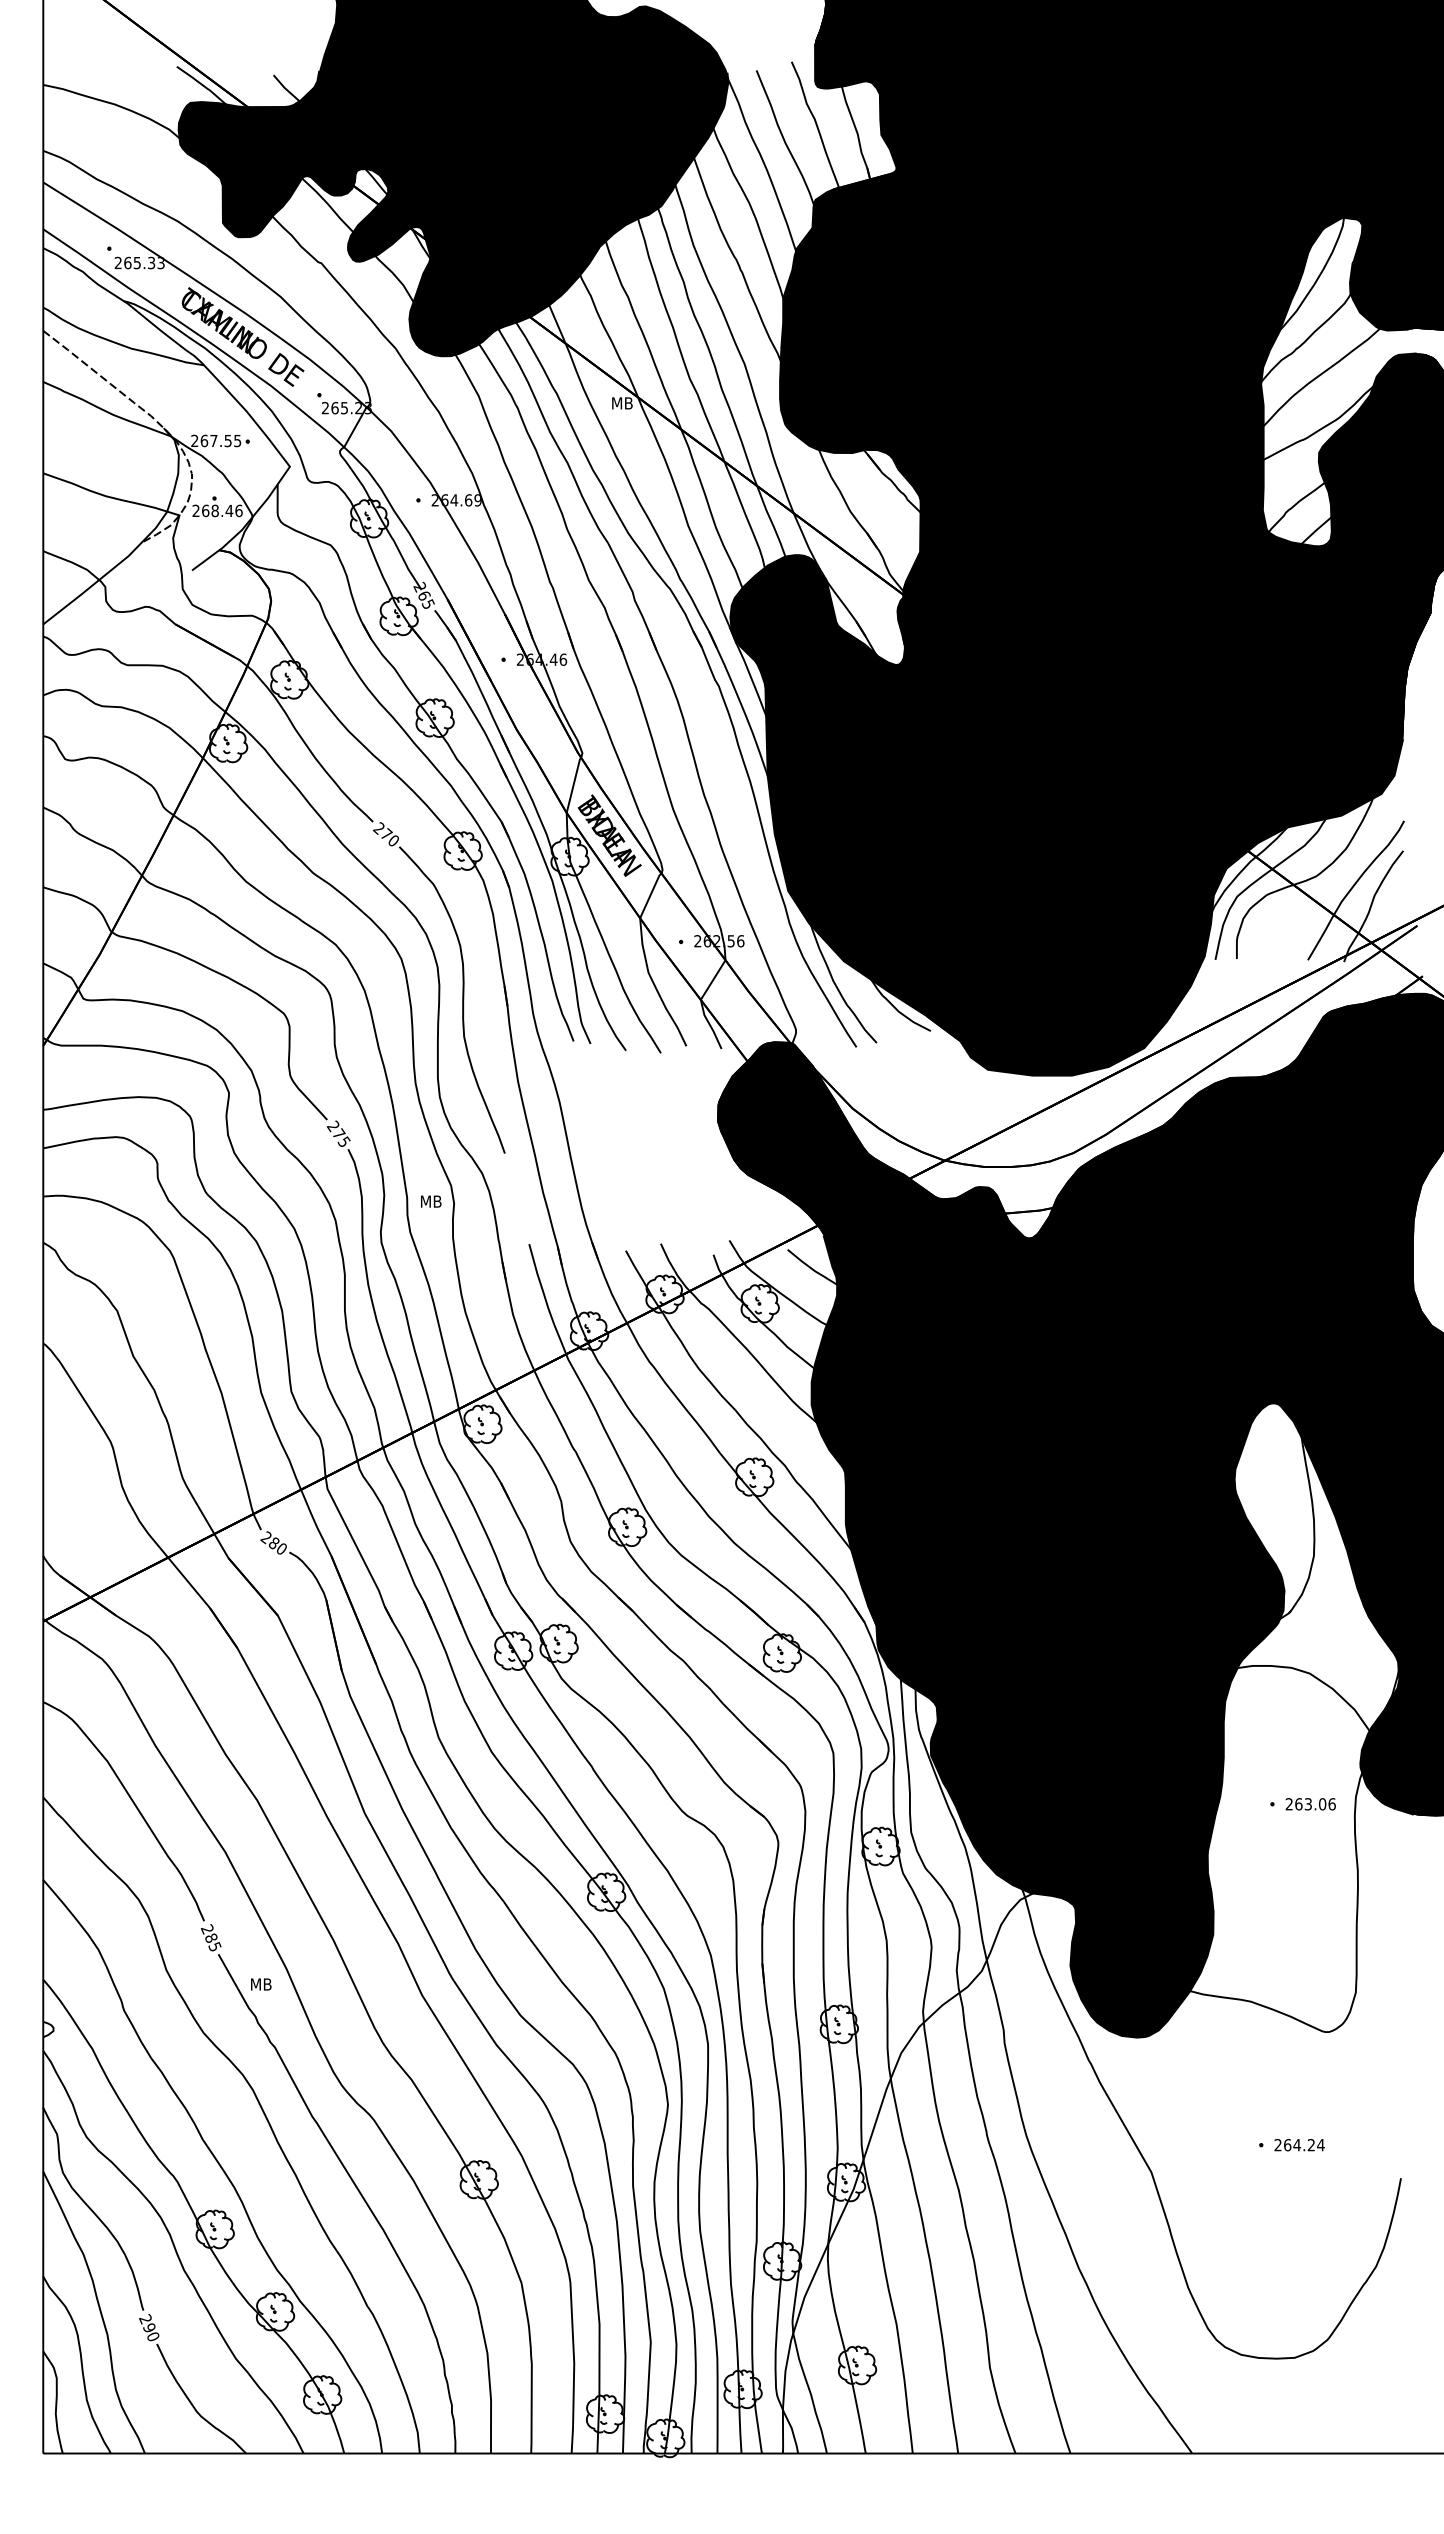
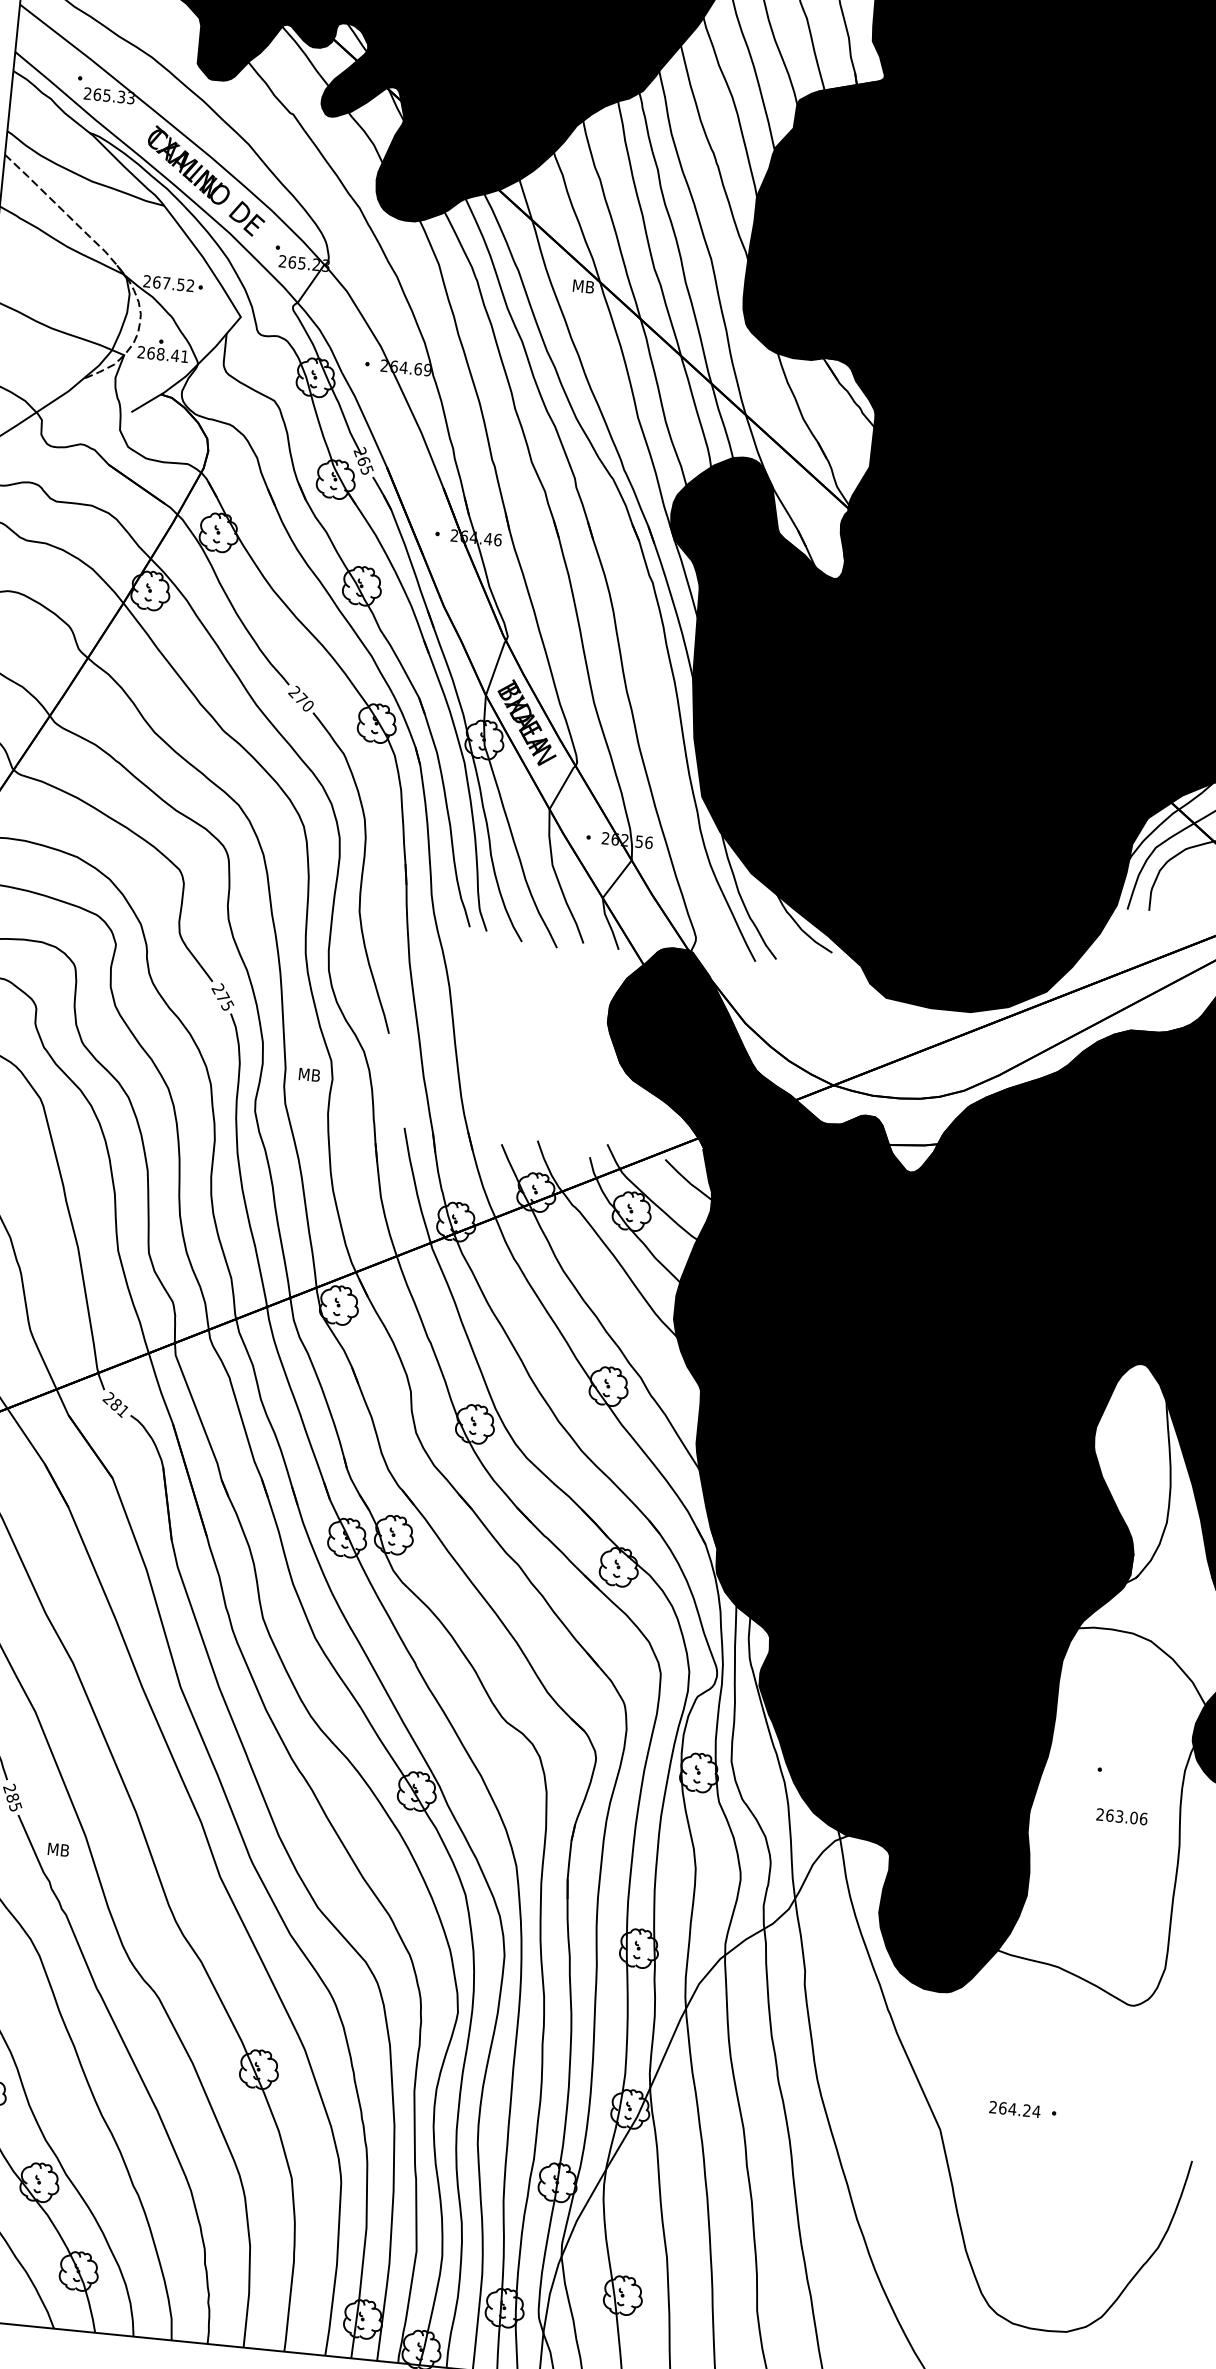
text: (237, 440) -> (190, 285), 267.55 -> 267.52
text: (238, 510) -> (184, 356), 268.46 -> 268.41
text: (281, 1549) -> (122, 1411), 280 -> 281
text: (1310, 1804) -> (1121, 1817), moved
text: (1299, 2145) -> (1014, 2109), moved

